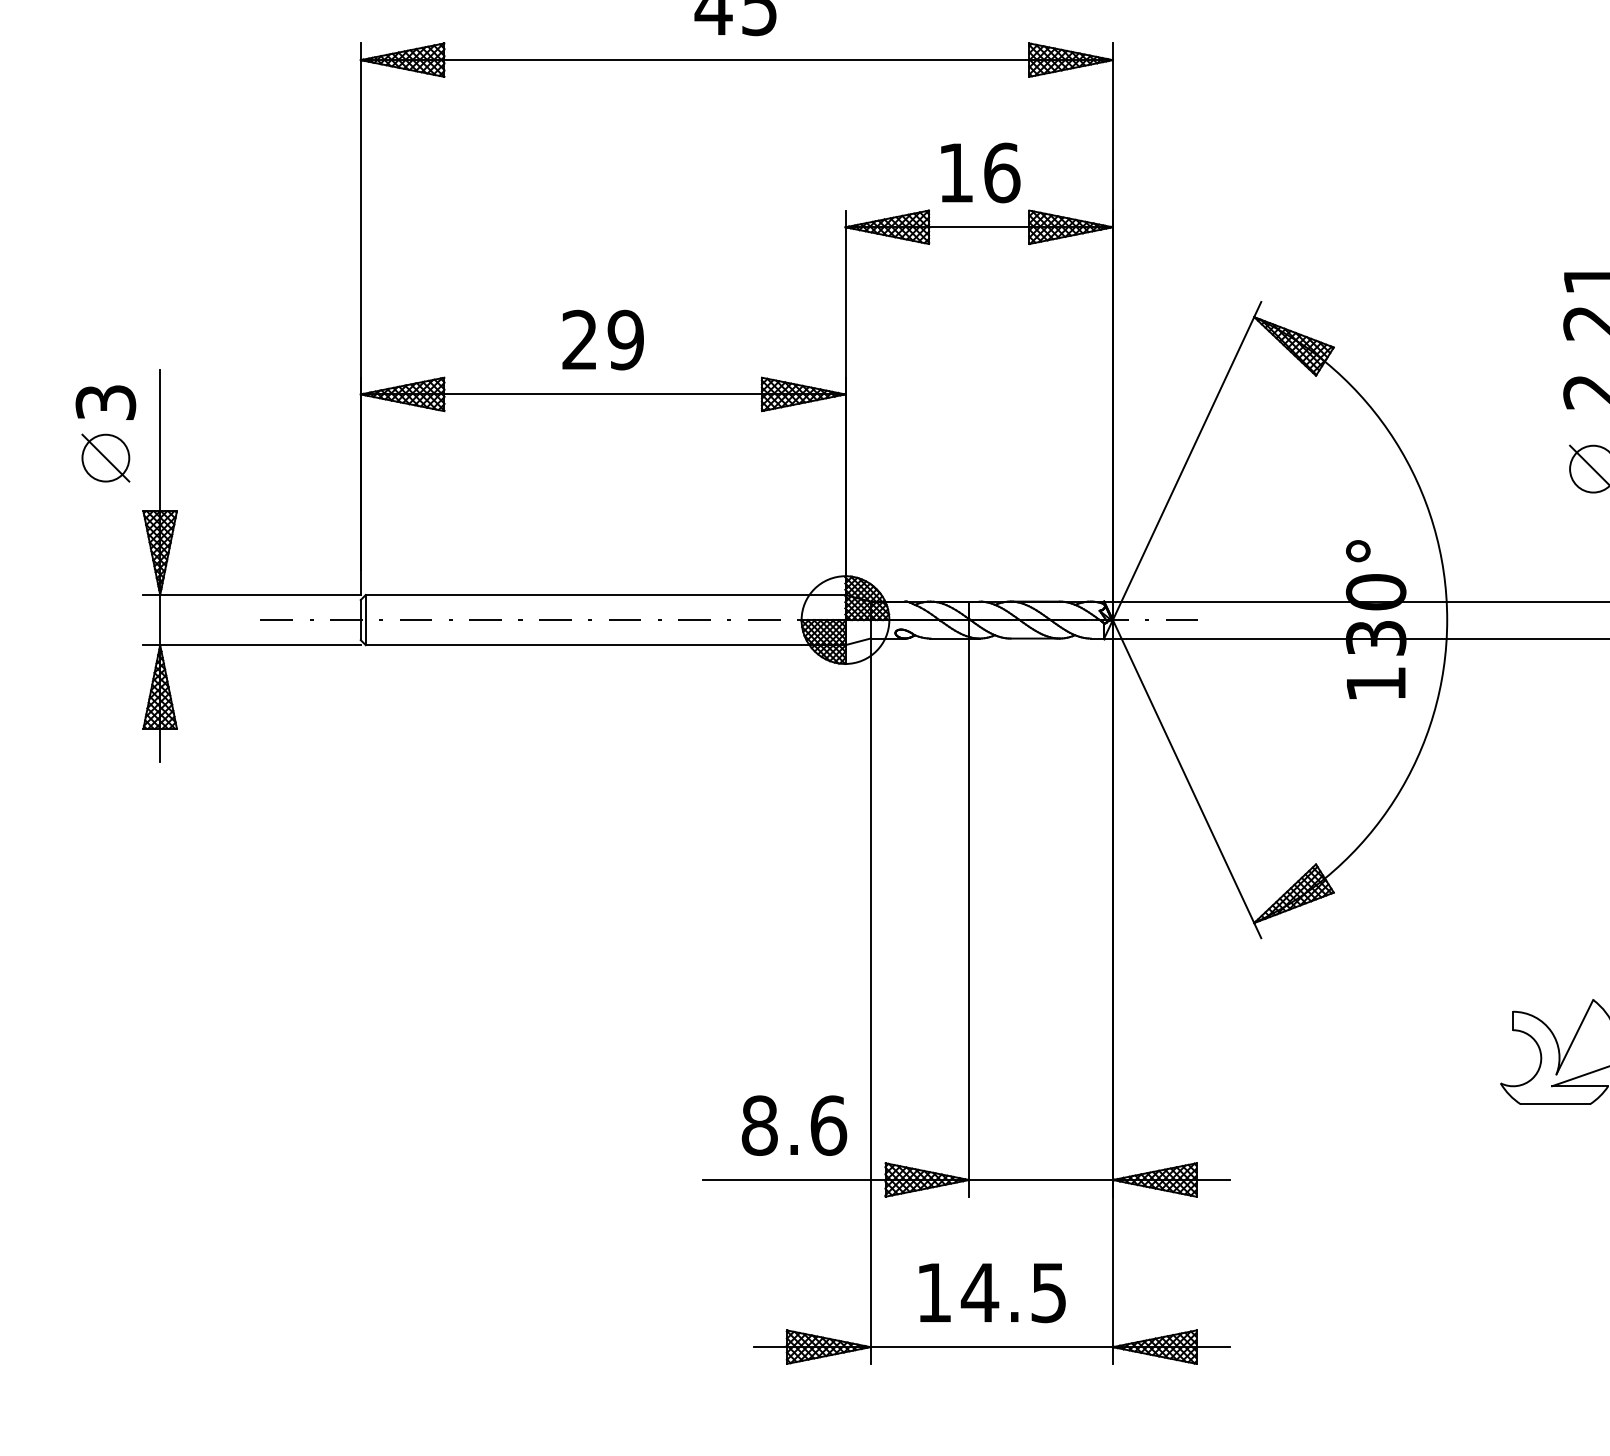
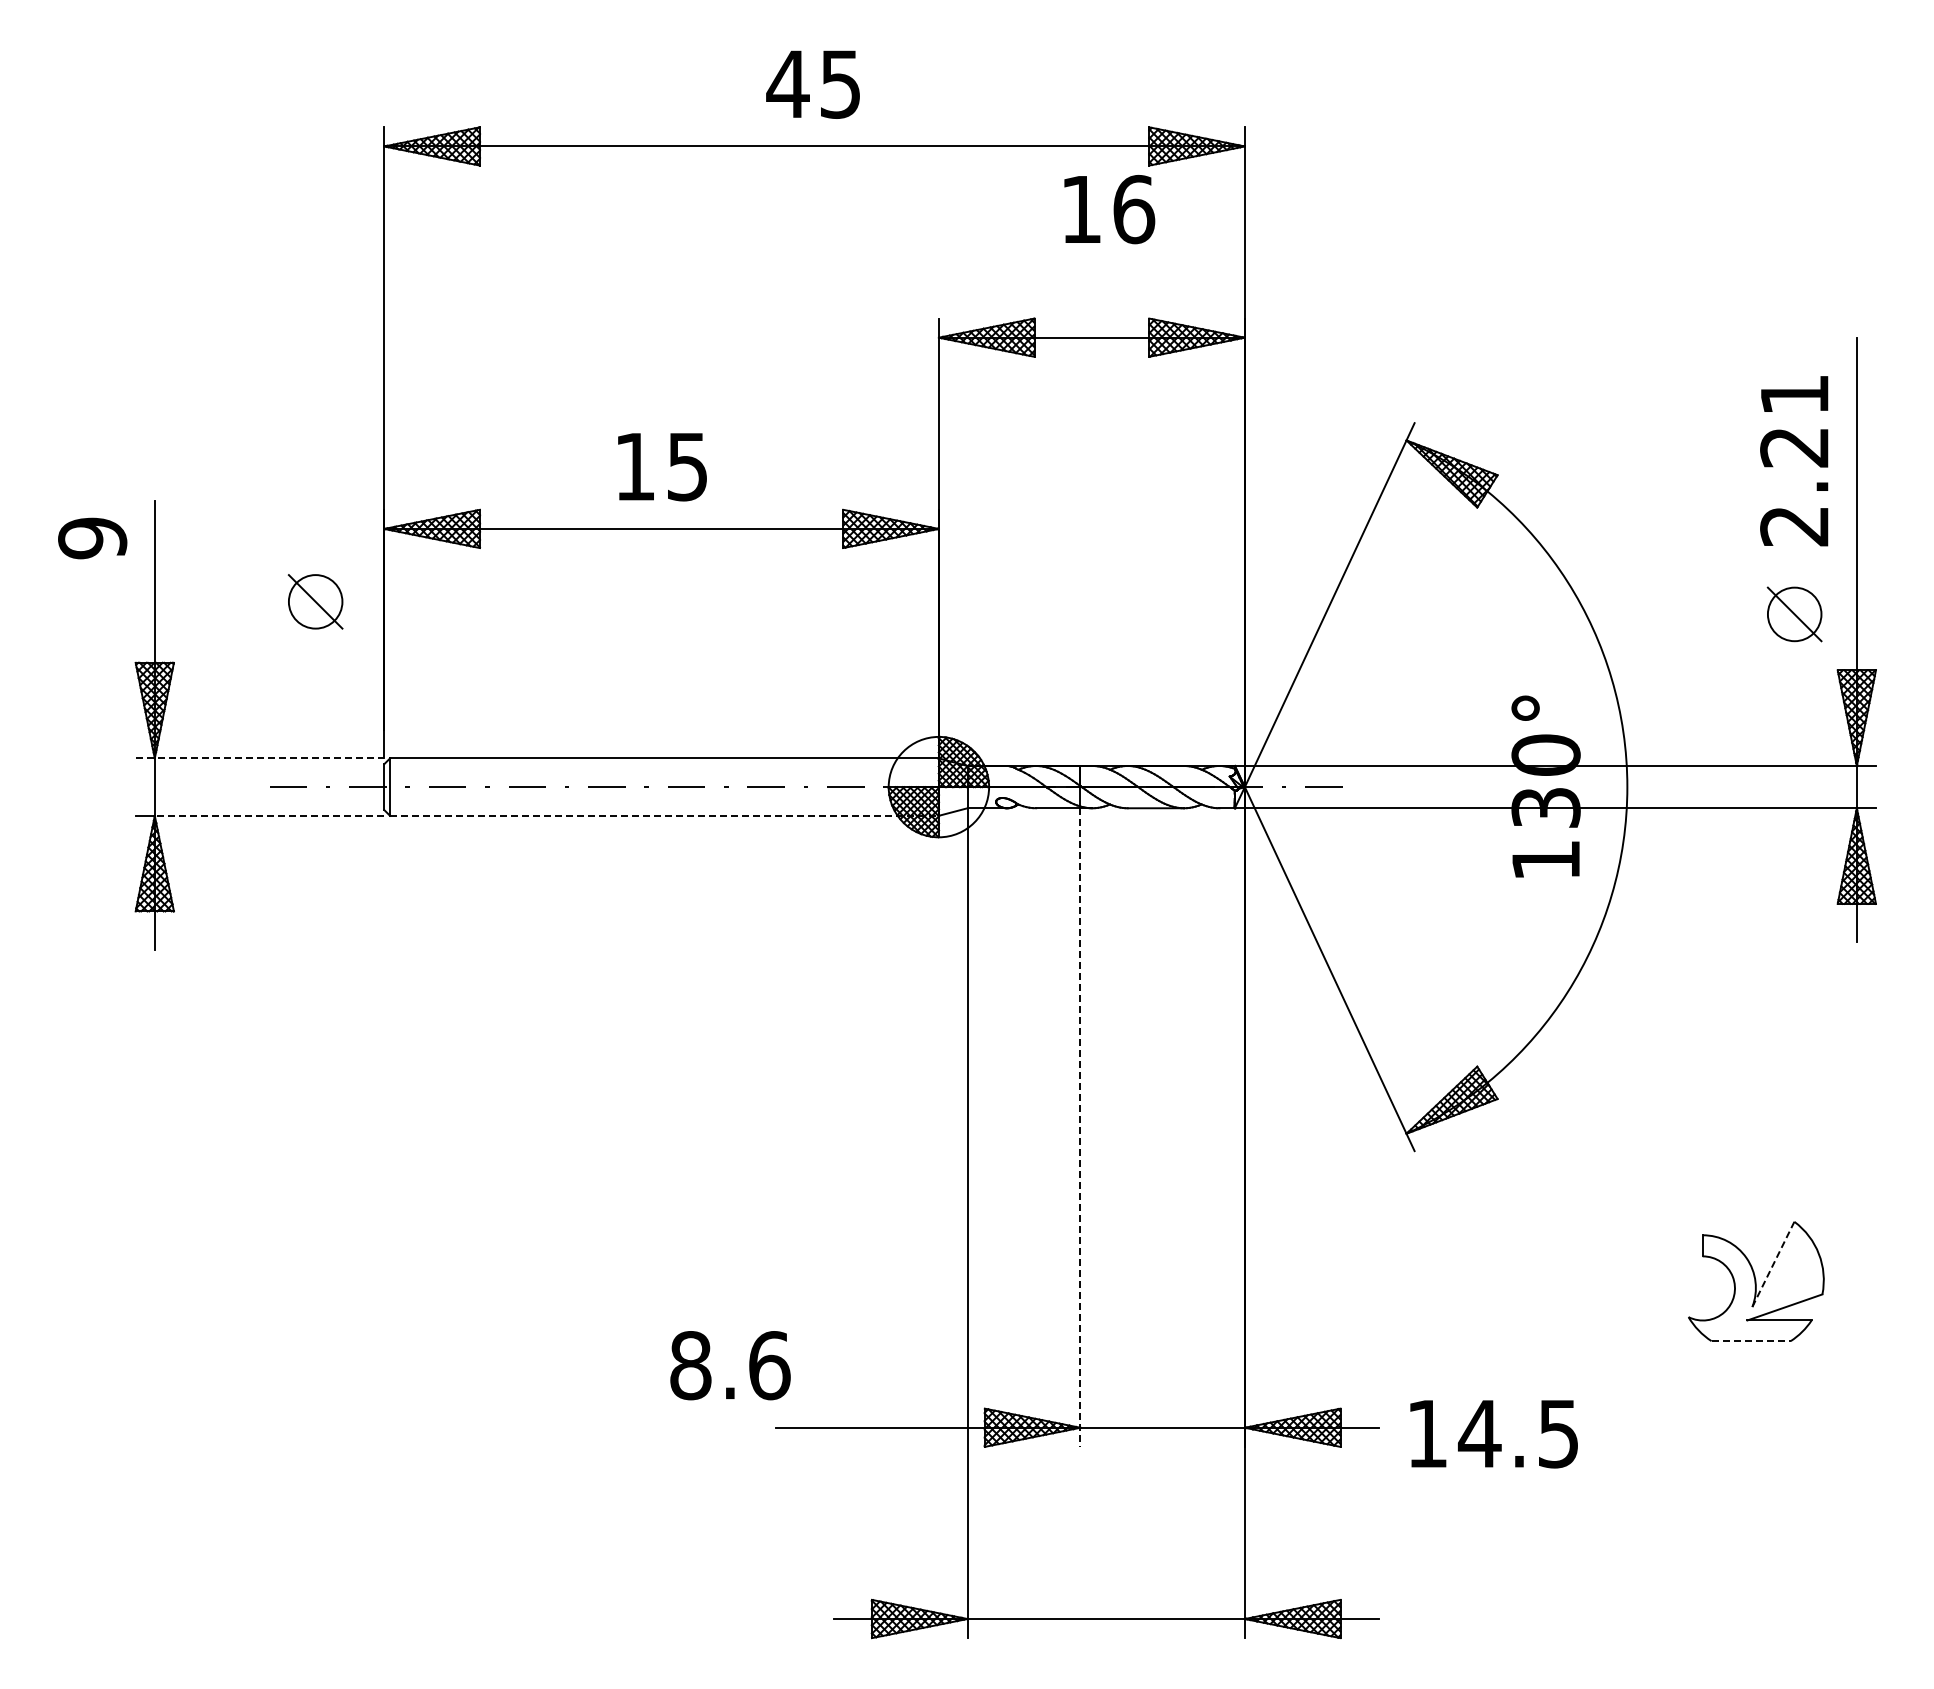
text: (980, 172) -> (1109, 209), moved
text: (603, 339) -> (661, 466), 29 -> 15
text: (105, 402) -> (92, 538), 3 -> 9
part: (105, 457) -> (315, 601), moved
line: (252, 595) -> (260, 758), solid -> dashed
line: (260, 644) -> (269, 815), solid -> dashed
line: (605, 644) -> (664, 815), solid -> dashed
line: (969, 918) -> (1080, 1128), solid -> dashed
line: (1574, 1037) -> (1773, 1264), solid -> dashed
line: (1555, 1104) -> (1751, 1341), solid -> dashed
text: (794, 1125) -> (730, 1365), moved
text: (991, 1293) -> (1493, 1434), moved

